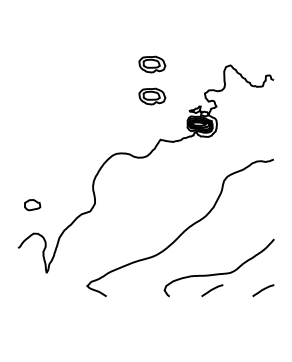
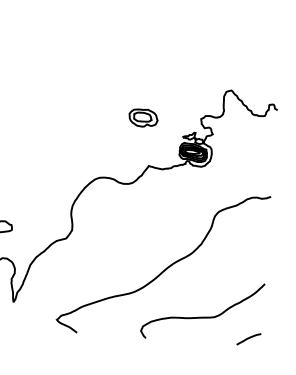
part: (152, 64) -> (146, 83), removed
curve: (212, 290) -> (193, 334), removed

